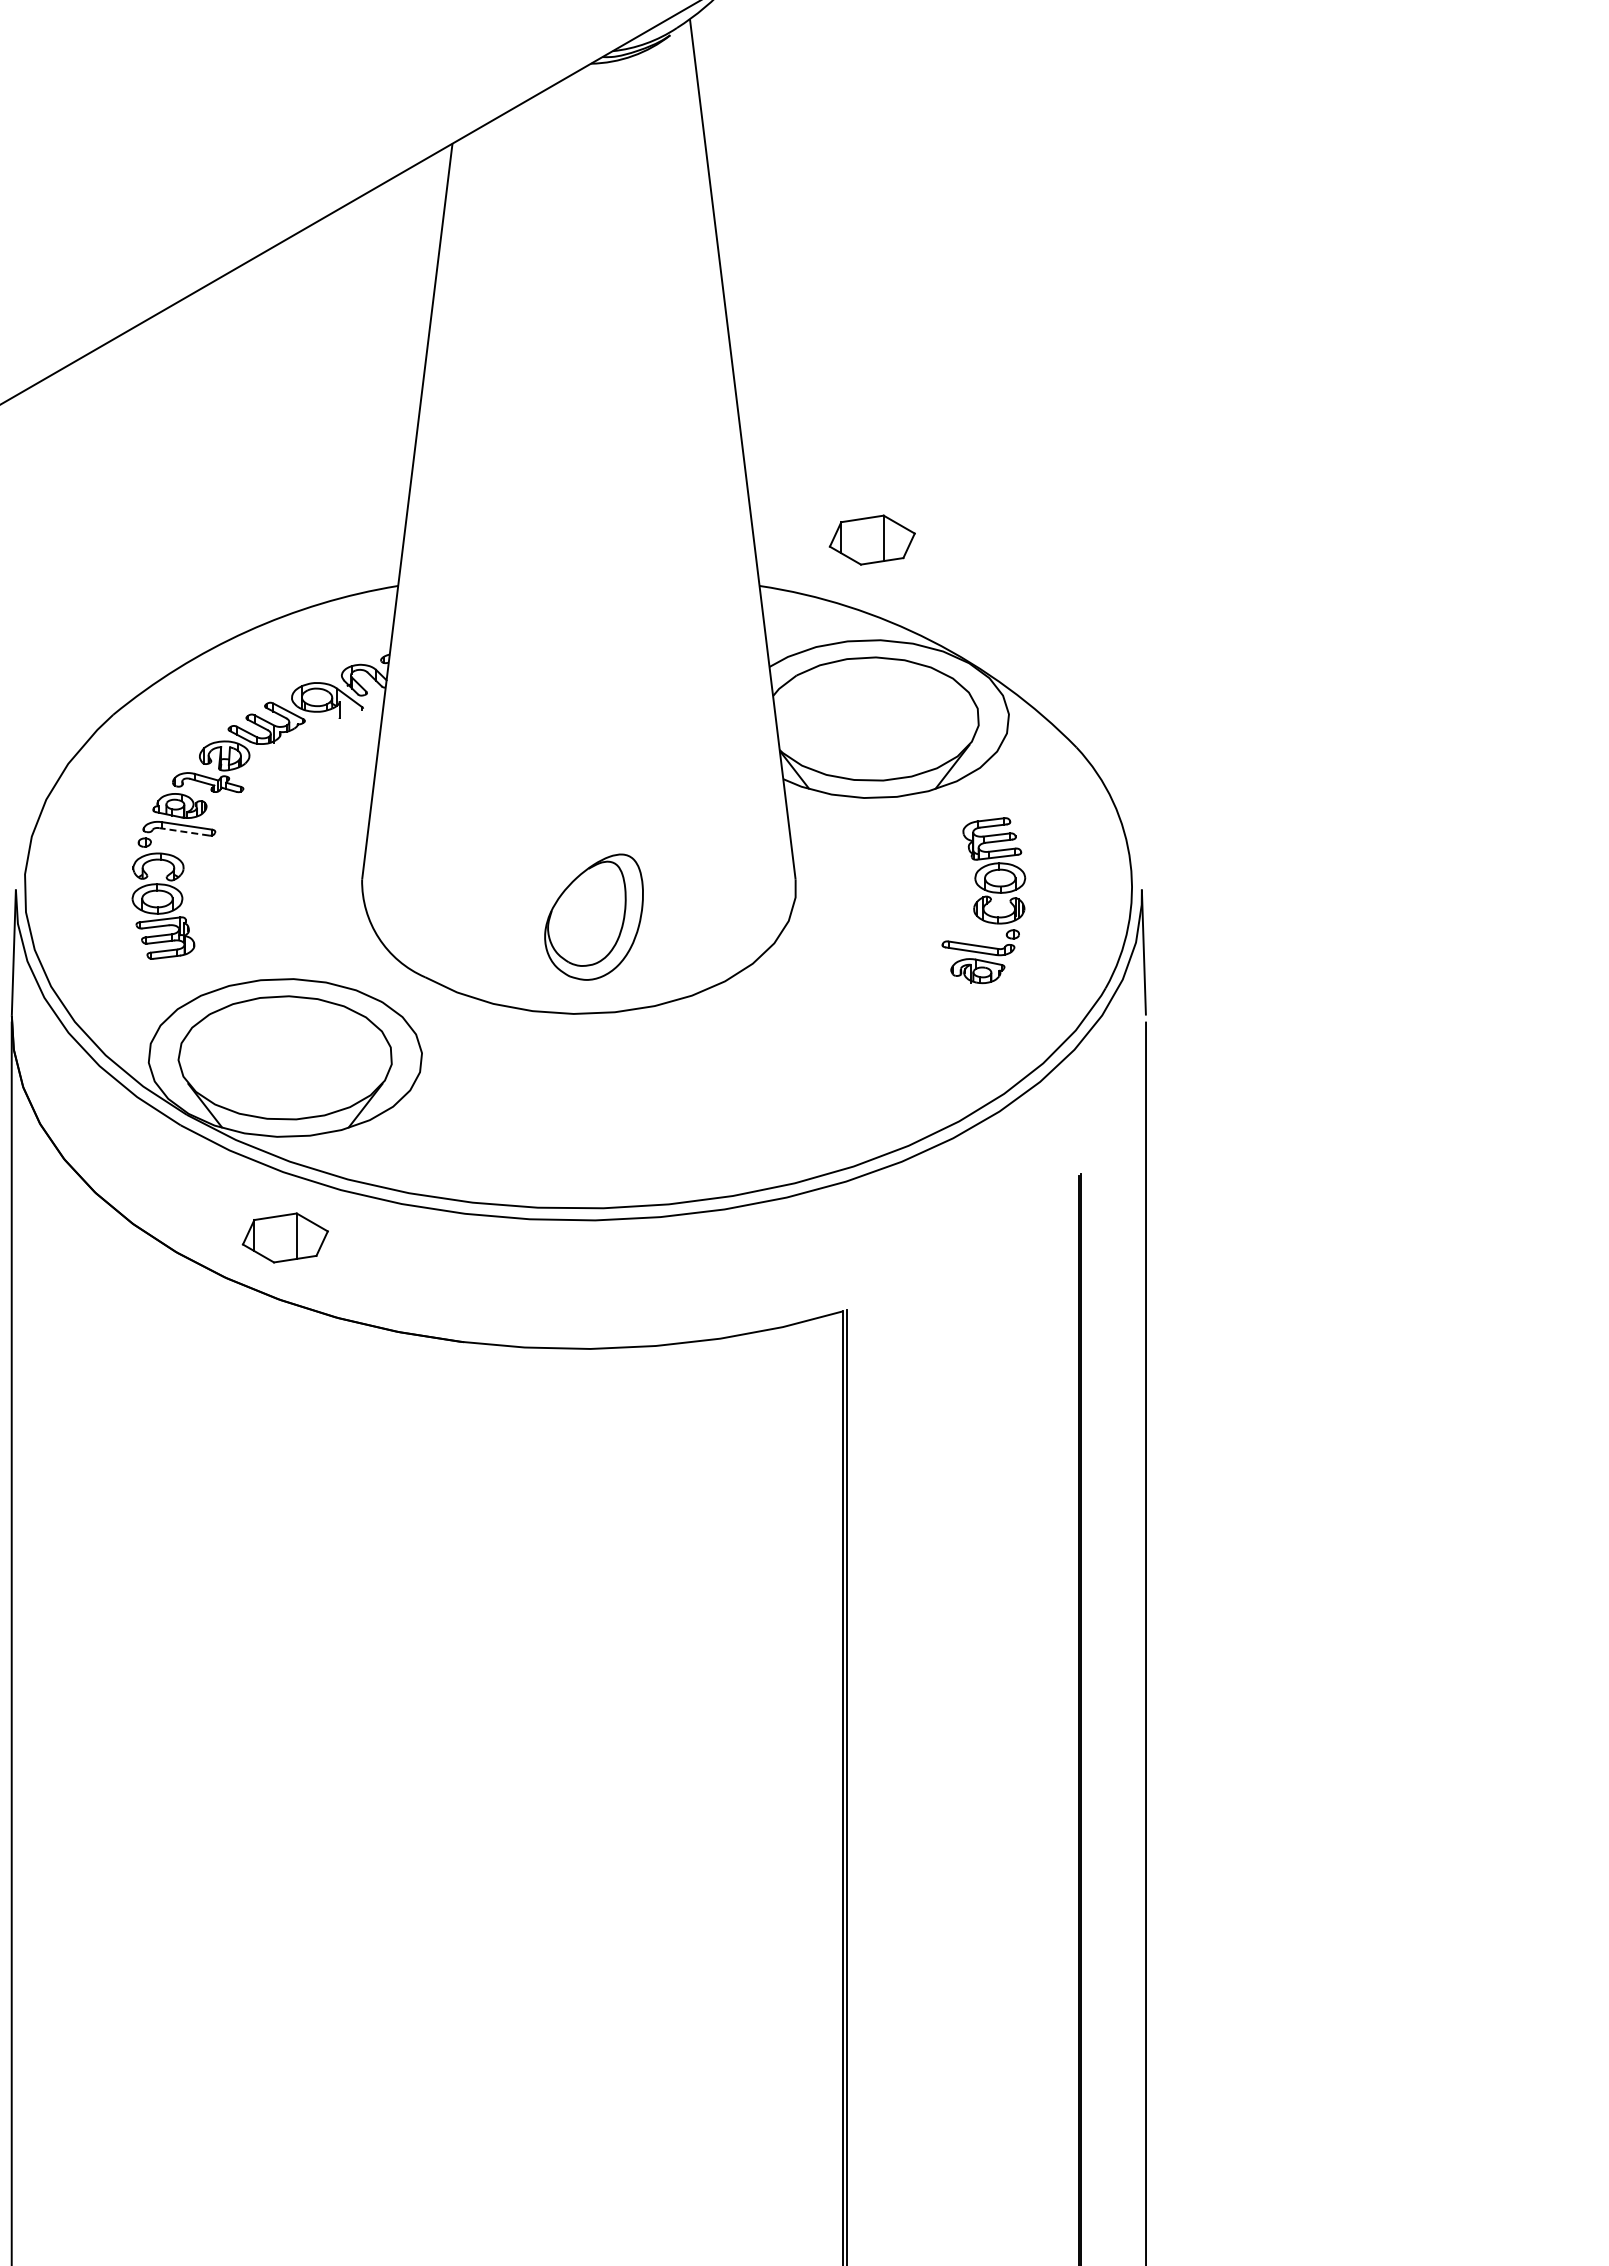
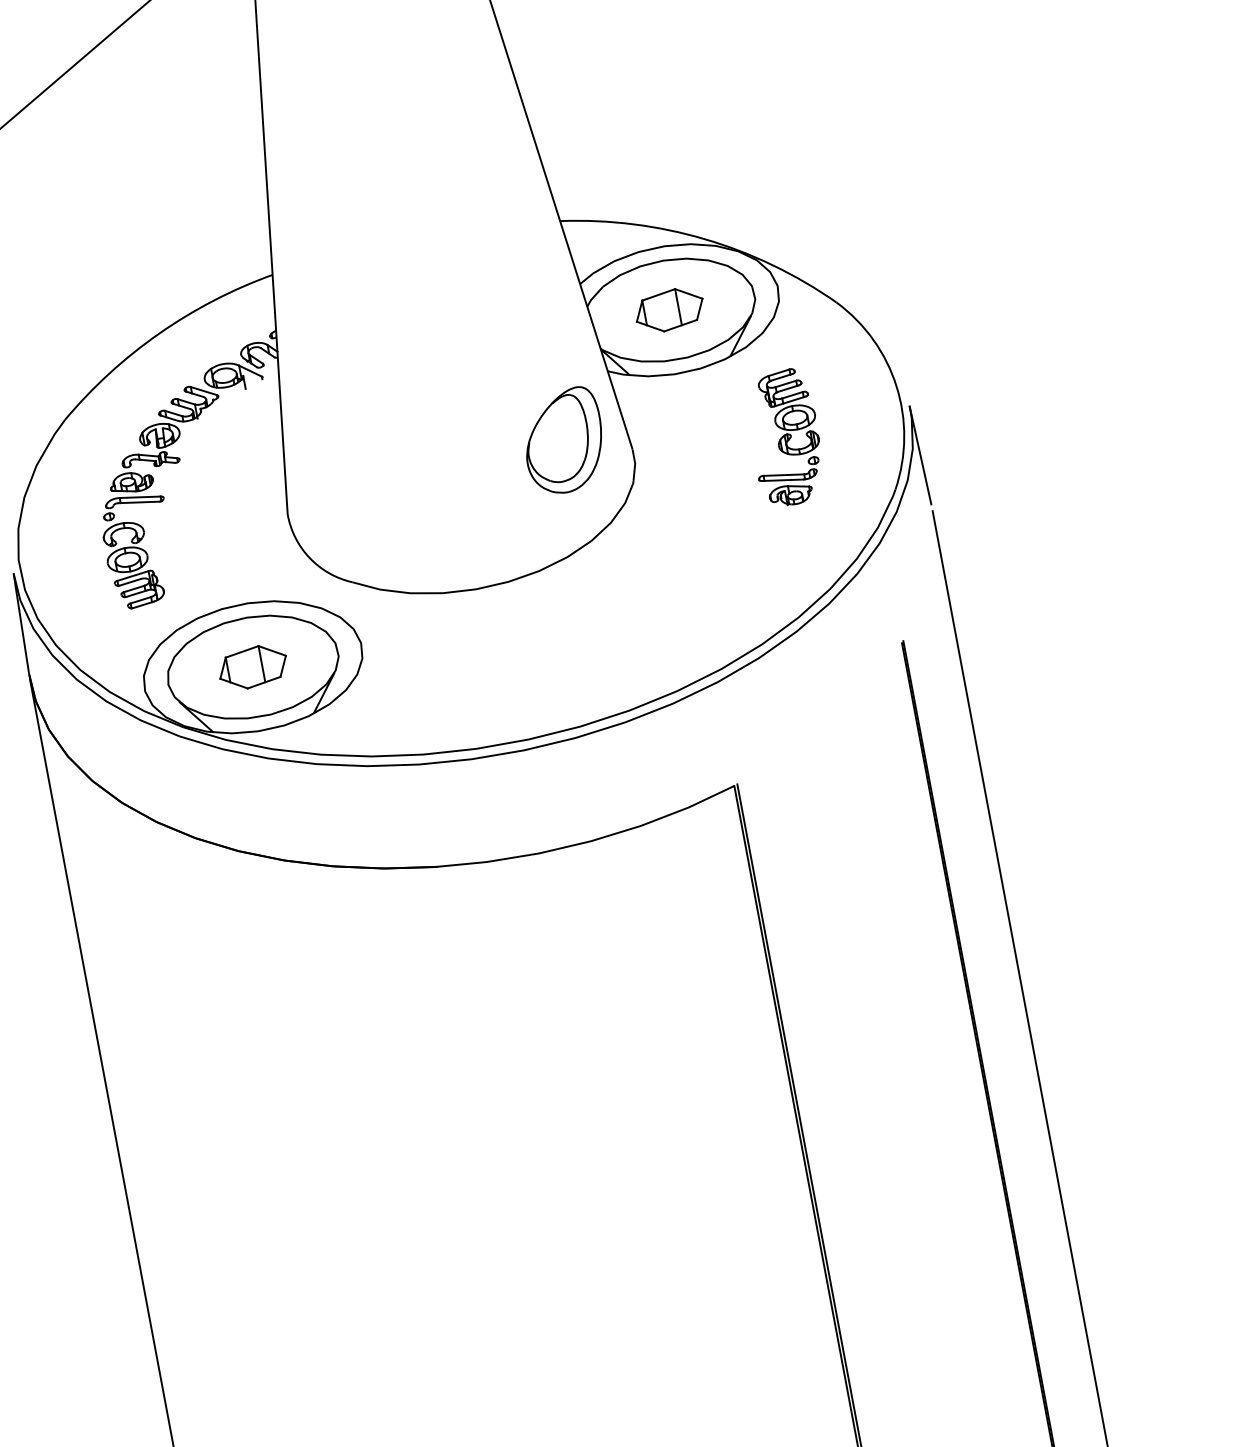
part: (871, 539) -> (668, 309), moved
line: (183, 831) -> (138, 502), dashed -> solid
part: (593, 916) -> (563, 440), moved
part: (284, 1237) -> (252, 667), moved

